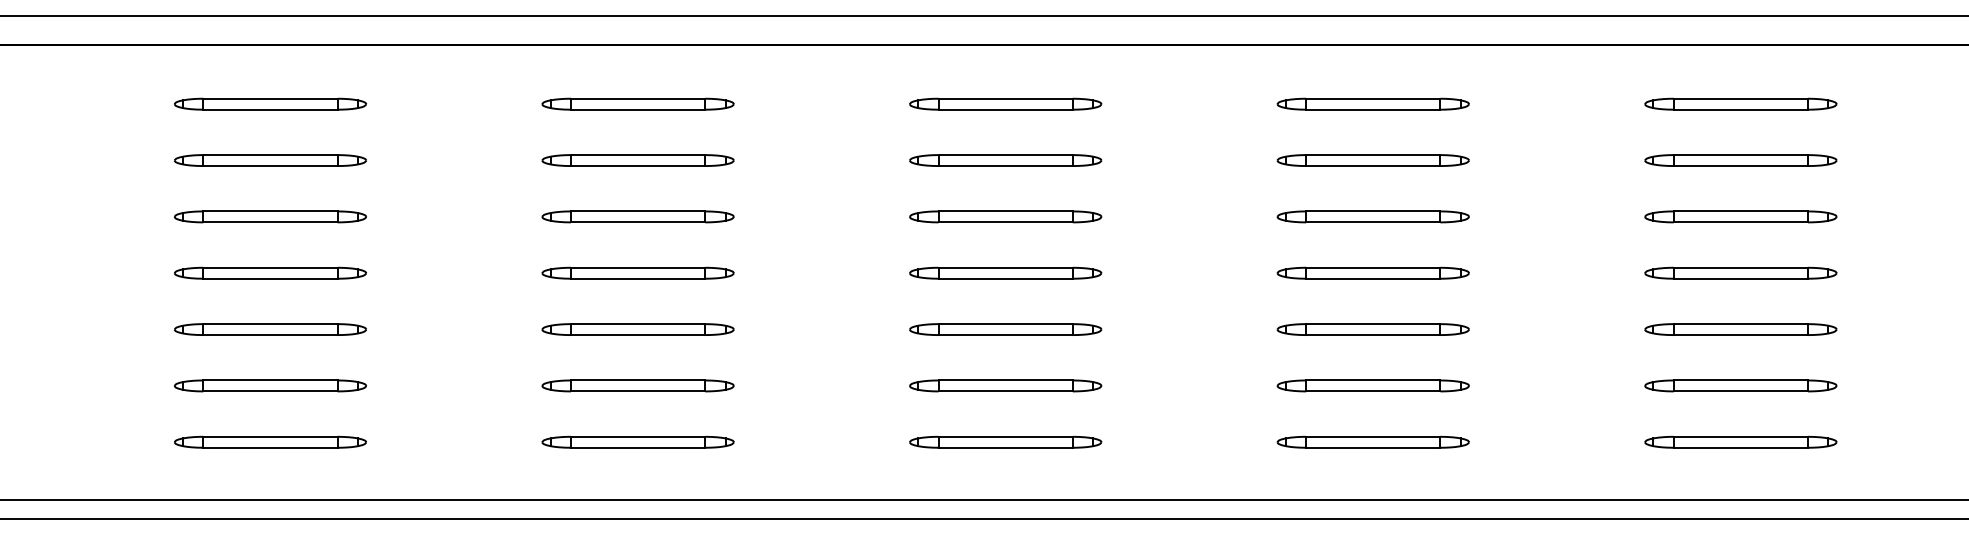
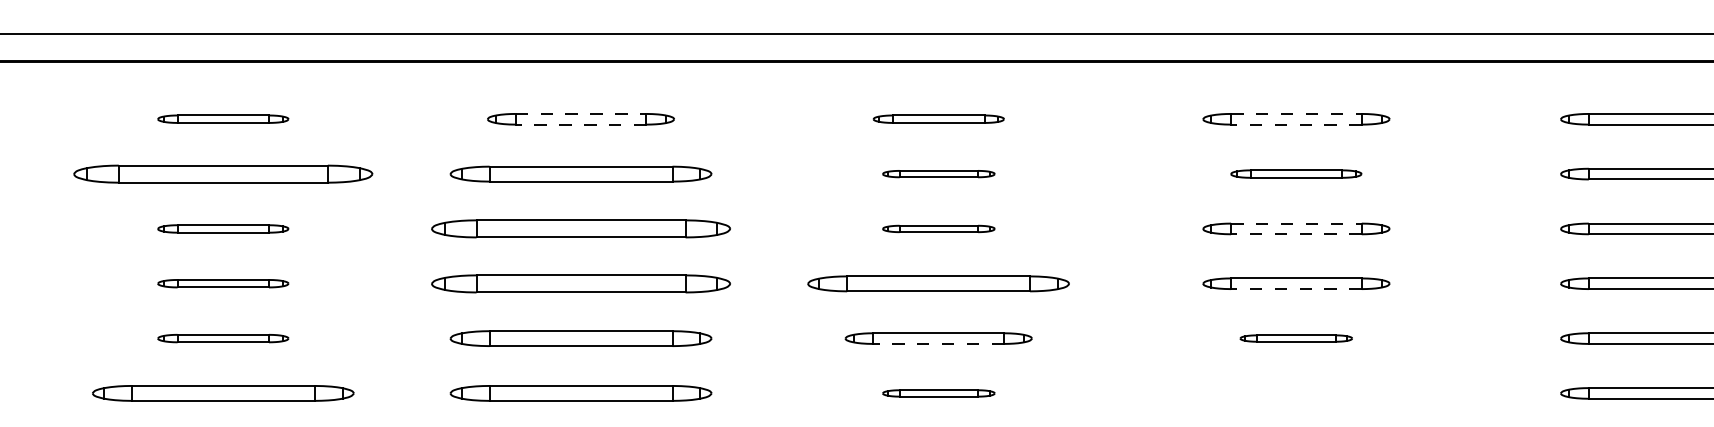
line: (638, 98) -> (581, 113), solid -> dashed
line: (1373, 98) -> (1296, 113), solid -> dashed
part: (270, 103) -> (223, 118), size x0.7
part: (1005, 103) -> (938, 118), size x0.7
line: (637, 109) -> (580, 124), solid -> dashed
line: (1372, 109) -> (1295, 124), solid -> dashed
part: (270, 160) -> (223, 174), size x1.6
part: (637, 160) -> (580, 174), size x1.4
part: (1005, 160) -> (938, 174), size x0.6
part: (1372, 160) -> (1295, 174), size x0.7
line: (1373, 211) -> (1296, 223), solid -> dashed
part: (270, 216) -> (223, 228), size x0.7
part: (637, 216) -> (580, 228), size x1.6
part: (1005, 216) -> (938, 228), size x0.6
line: (1372, 222) -> (1295, 234), solid -> dashed
part: (270, 272) -> (223, 283), size x0.7
part: (637, 272) -> (580, 283), size x1.6
part: (1005, 272) -> (938, 283), size x1.4
line: (1372, 278) -> (1295, 288), solid -> dashed
part: (270, 329) -> (223, 338), size x0.7
part: (637, 329) -> (580, 338), size x1.4
part: (1372, 329) -> (1295, 338), size x0.6
line: (1005, 335) -> (938, 344), solid -> dashed
part: (270, 385) -> (223, 392), size x1.4
part: (637, 385) -> (580, 392), size x1.4
part: (1005, 385) -> (938, 392), size x0.6
part: (1372, 385) -> (1295, 392), removed

